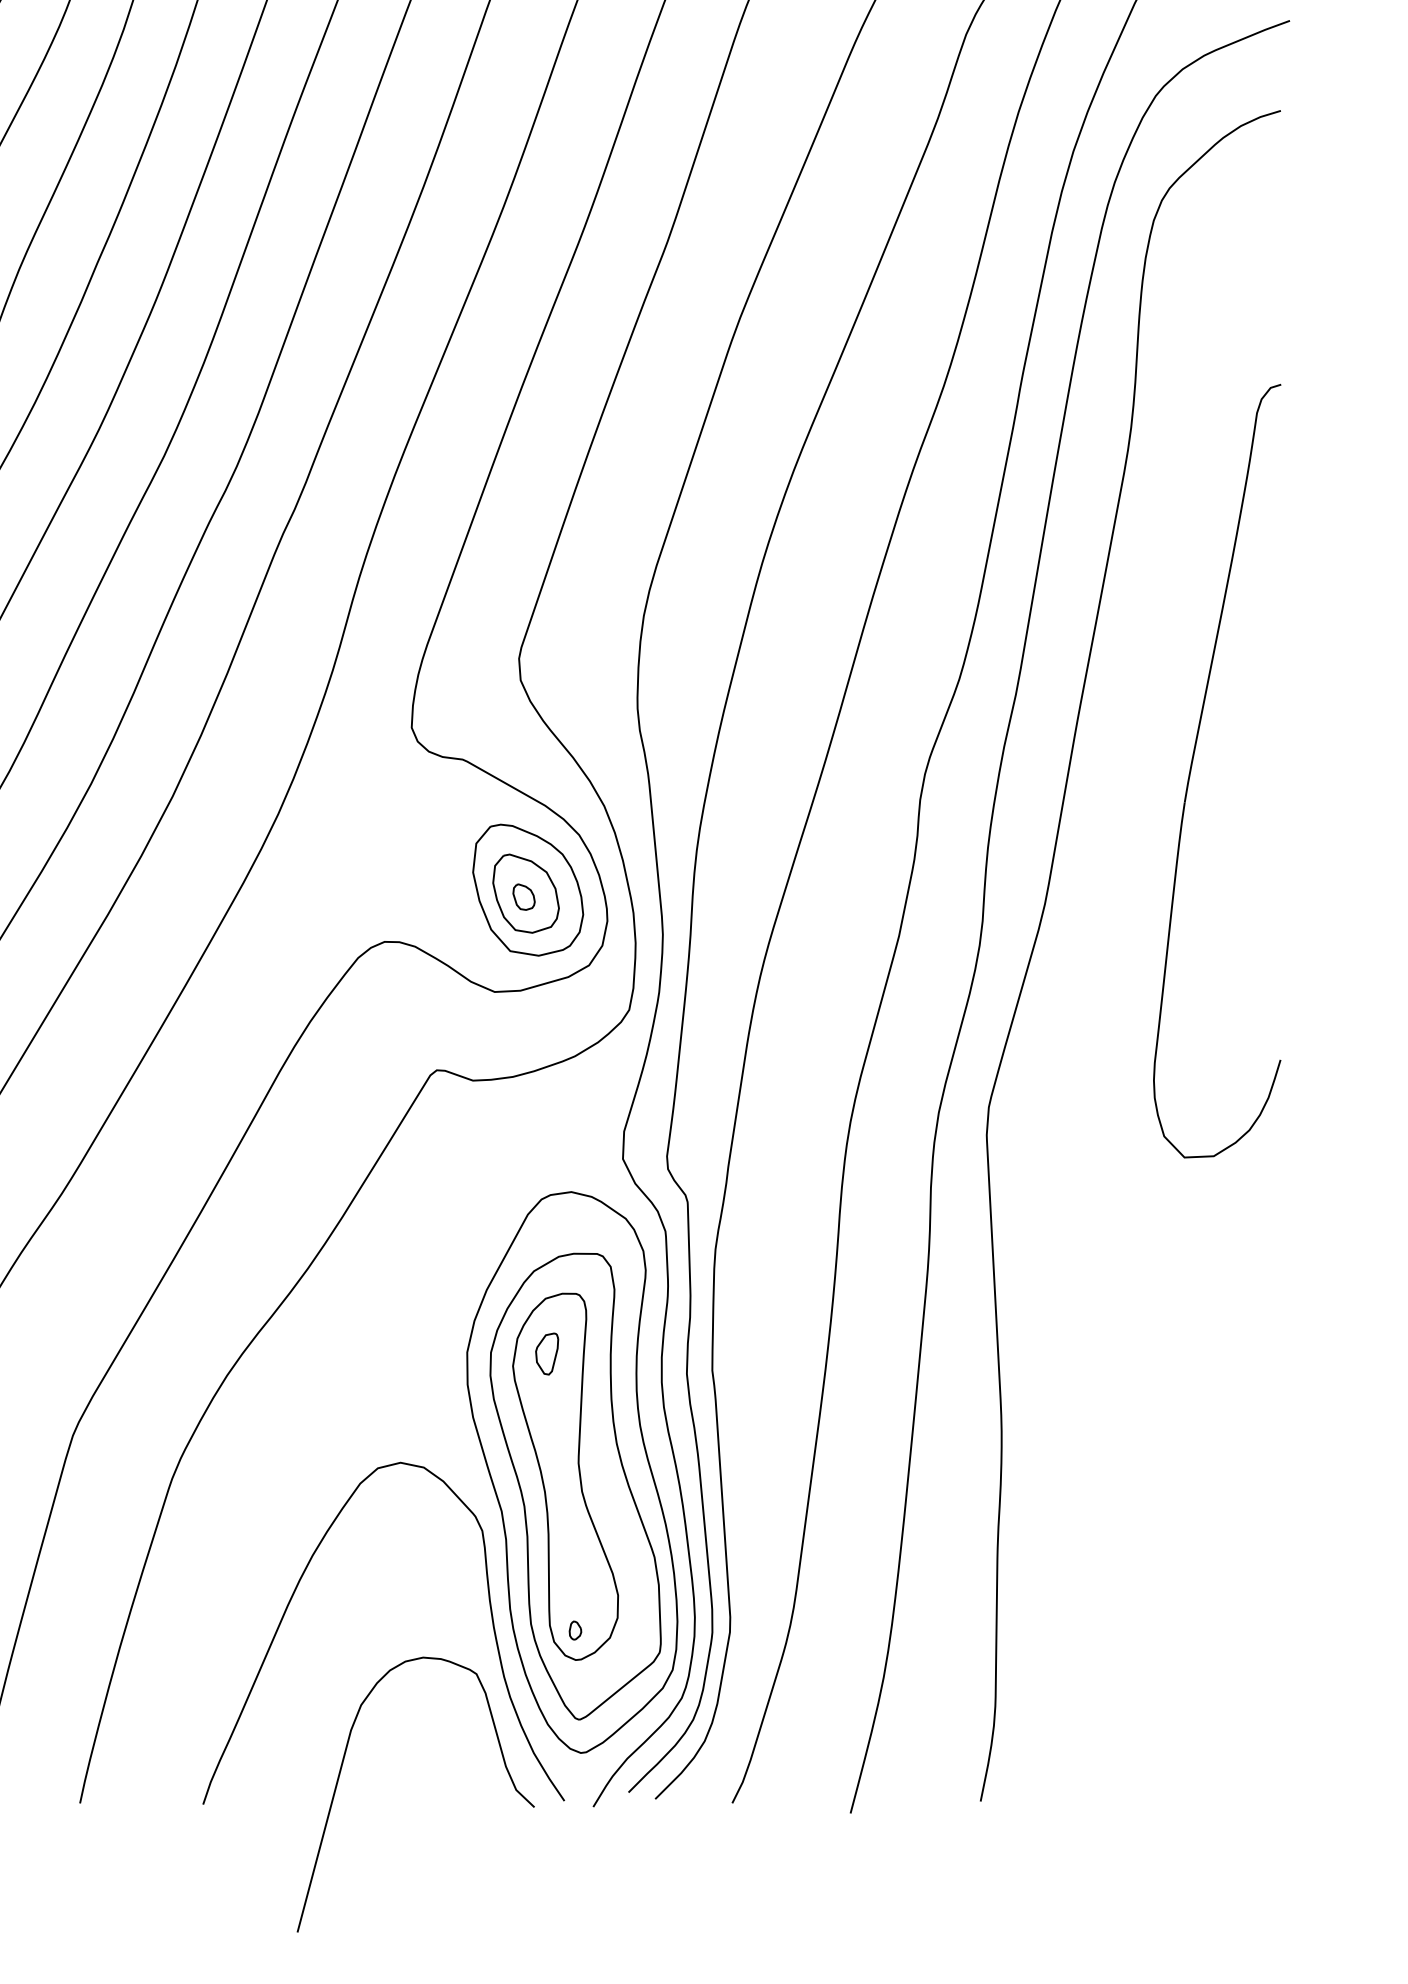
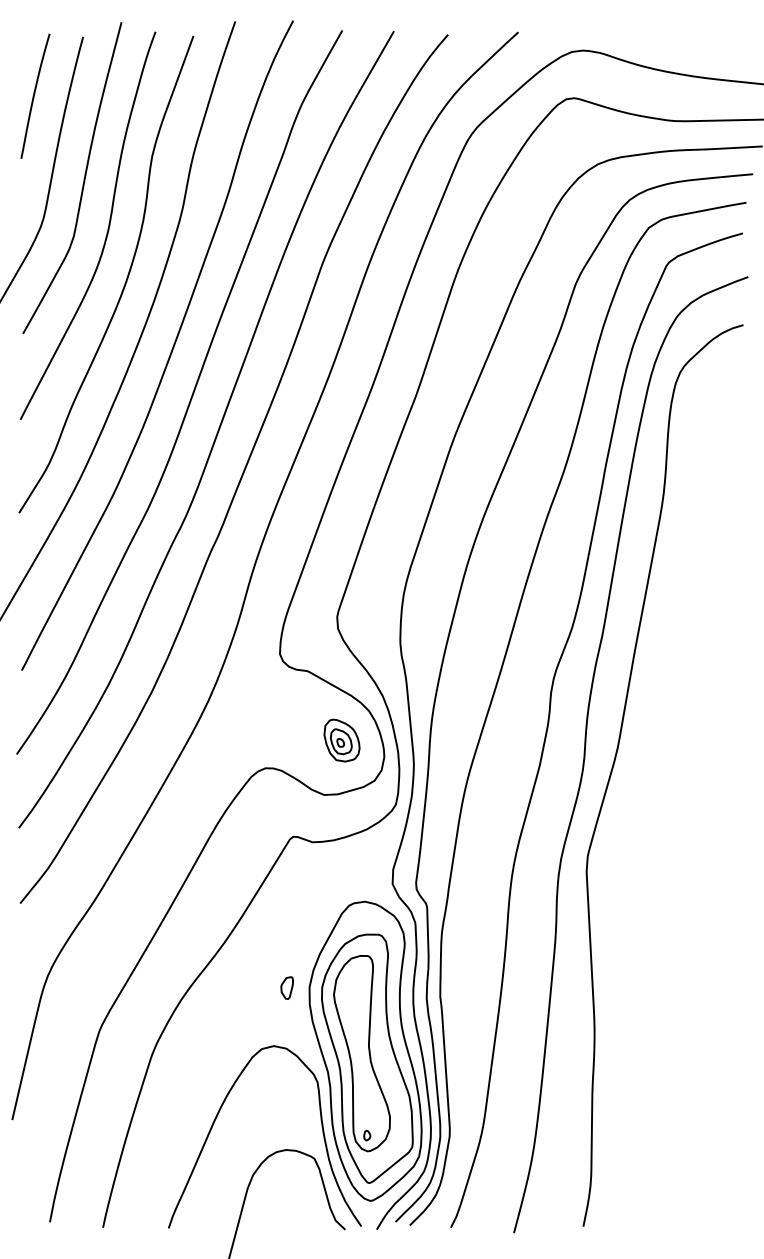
part: (1192, 771) -> (696, 677), removed
part: (527, 889) -> (341, 740), size x0.6
part: (545, 1352) -> (286, 987), moved

